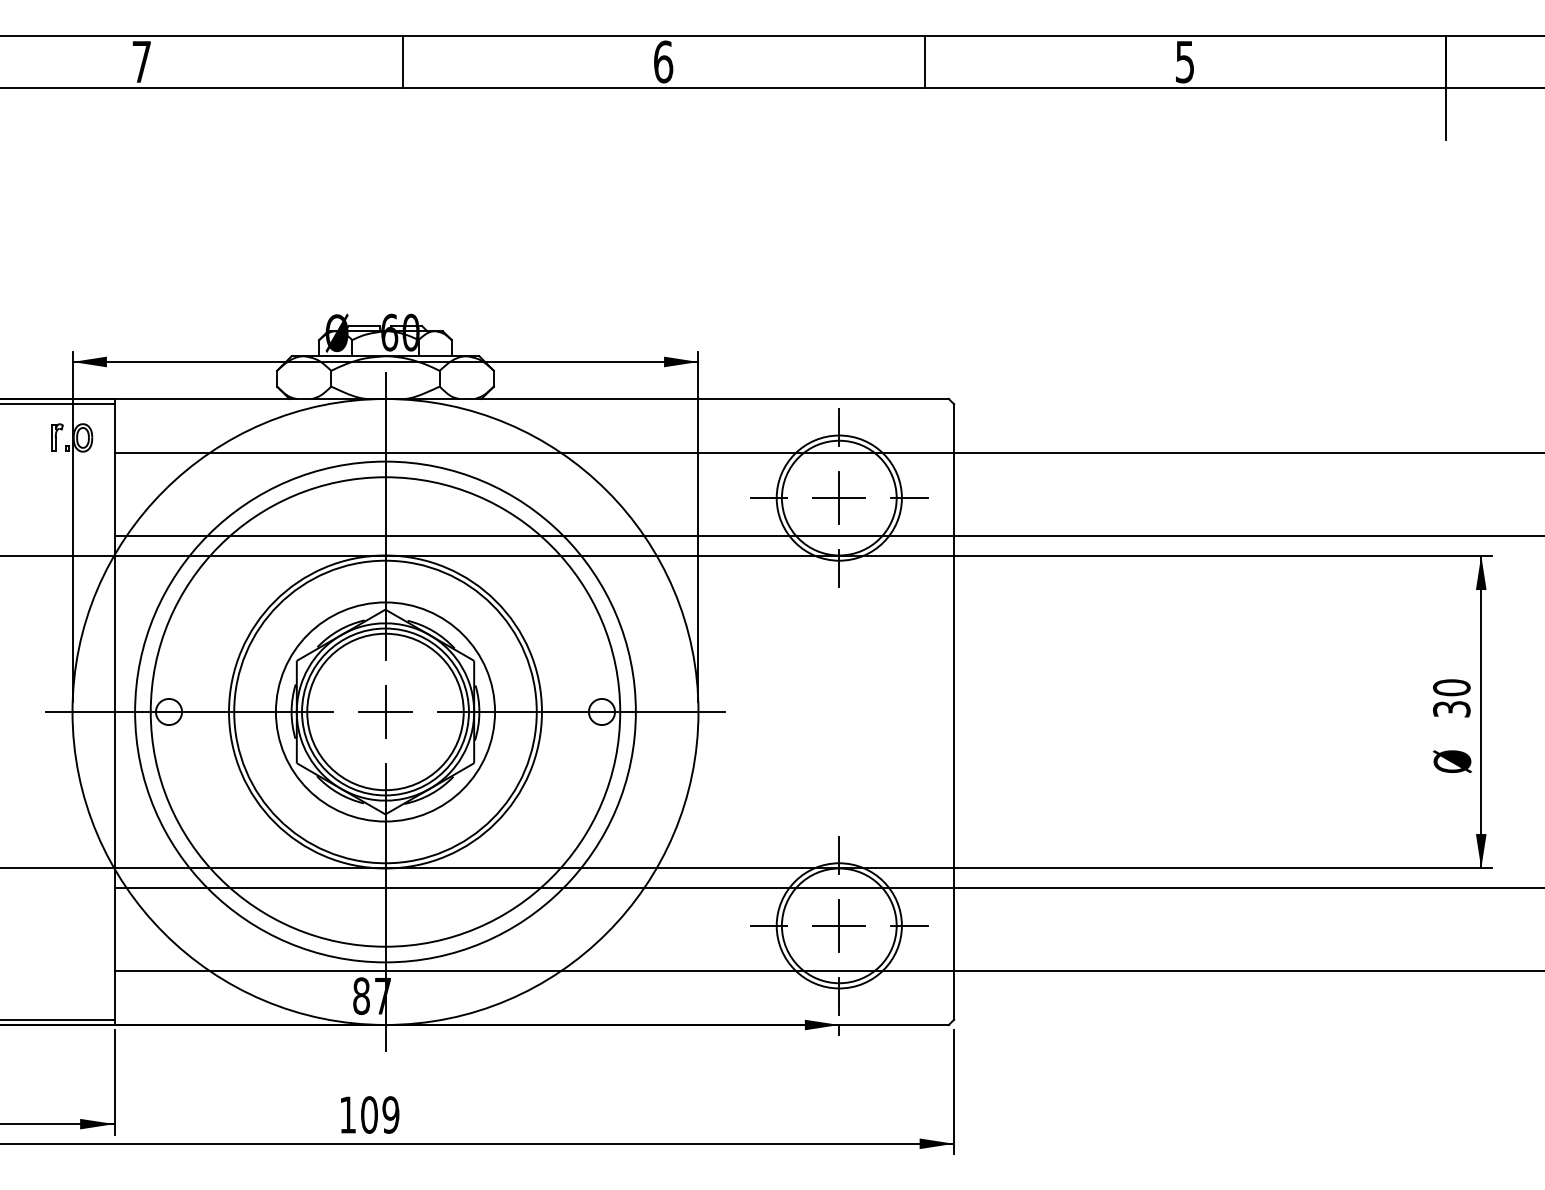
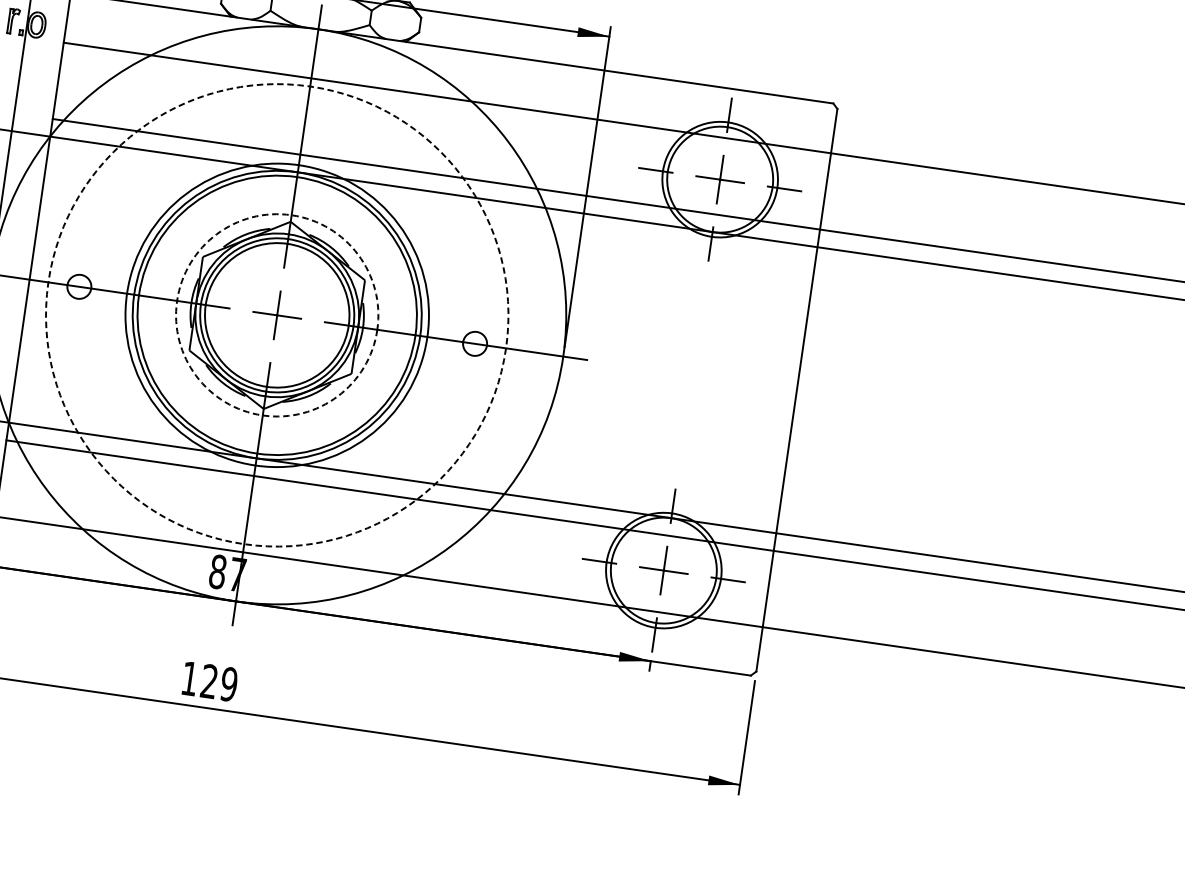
circle: (385, 711) -> (277, 314), size x0.7
circle: (385, 711) -> (277, 314), solid -> dashed
circle: (385, 711) -> (277, 314), solid -> dashed
text: (369, 1114) -> (209, 681), 109 -> 129

